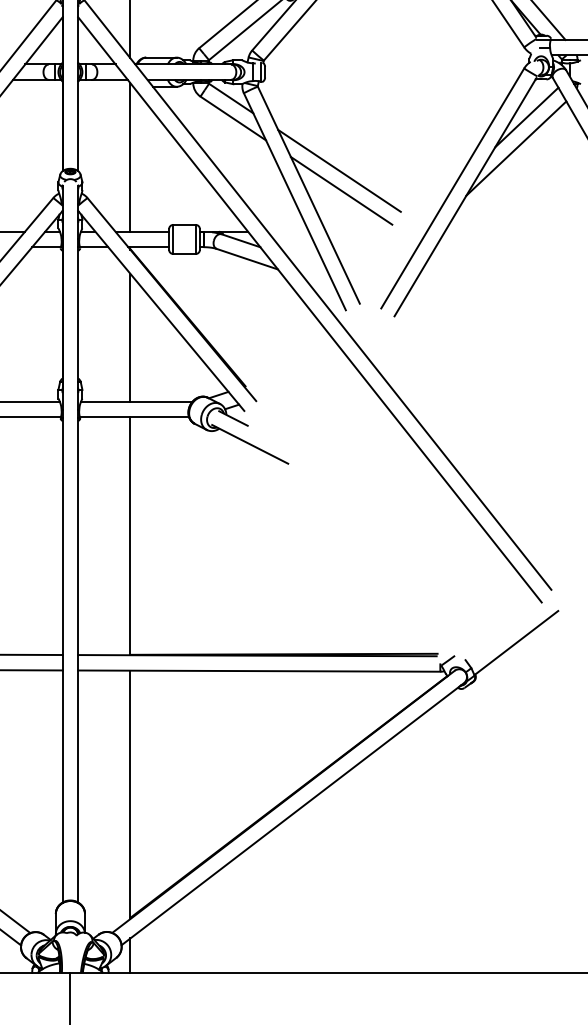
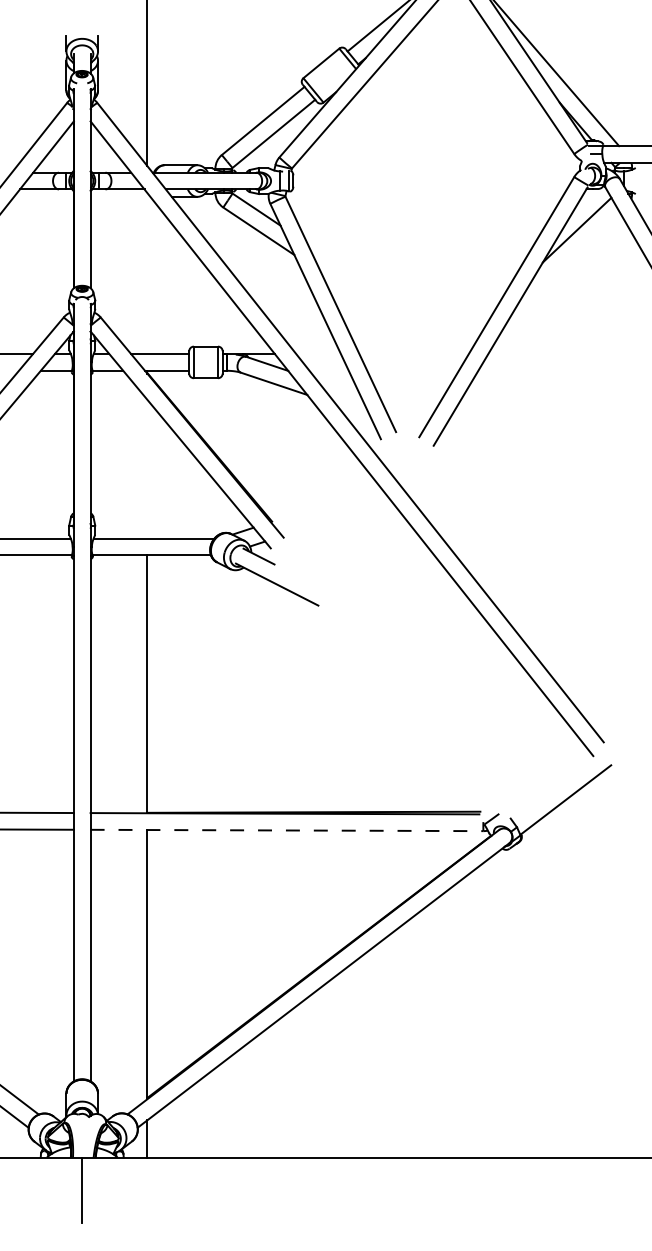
line: (516, 148) -> (565, 263), removed
line: (130, 157) -> (147, 273), removed
line: (339, 170) -> (373, 287), removed
line: (341, 190) -> (376, 309), removed
line: (130, 337) -> (147, 468), removed
line: (259, 671) -> (287, 830), solid -> dashed

